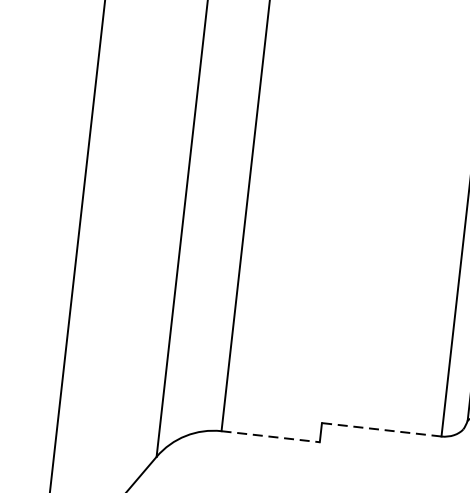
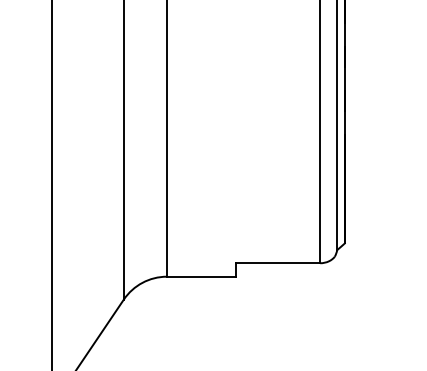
line: (380, 430) -> (277, 263), dashed -> solid
line: (270, 436) -> (201, 276), dashed -> solid

